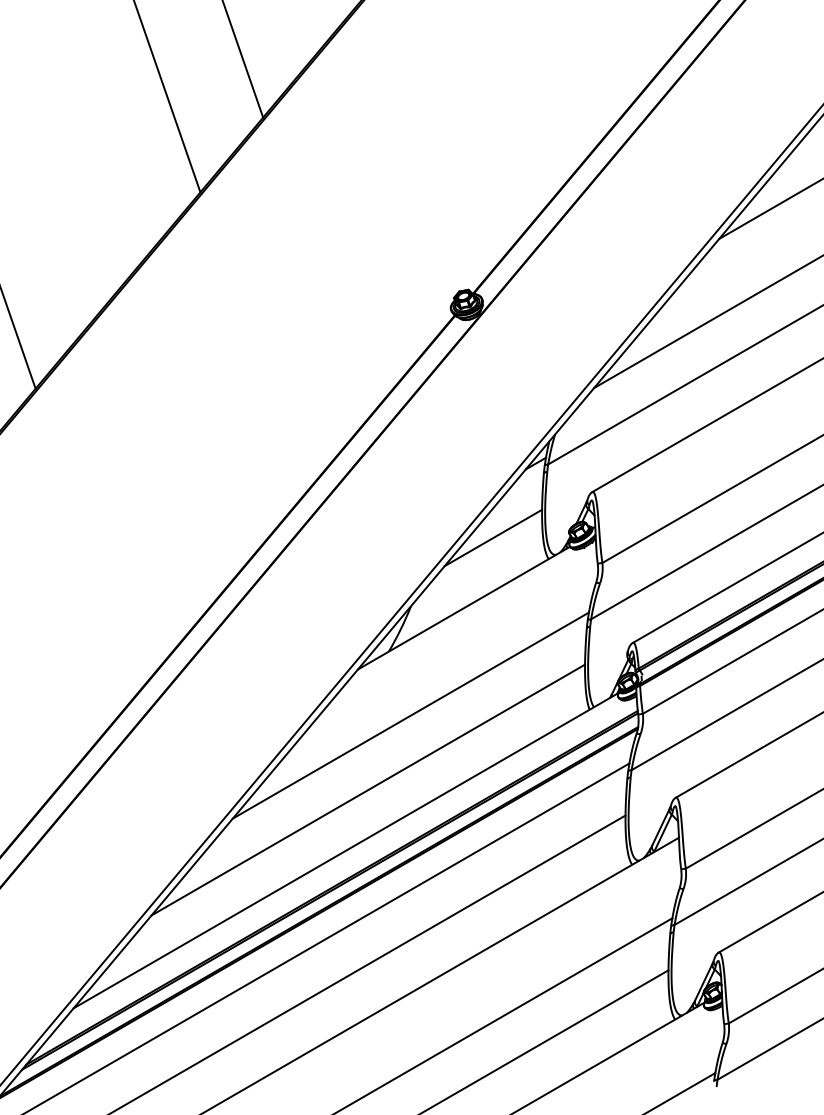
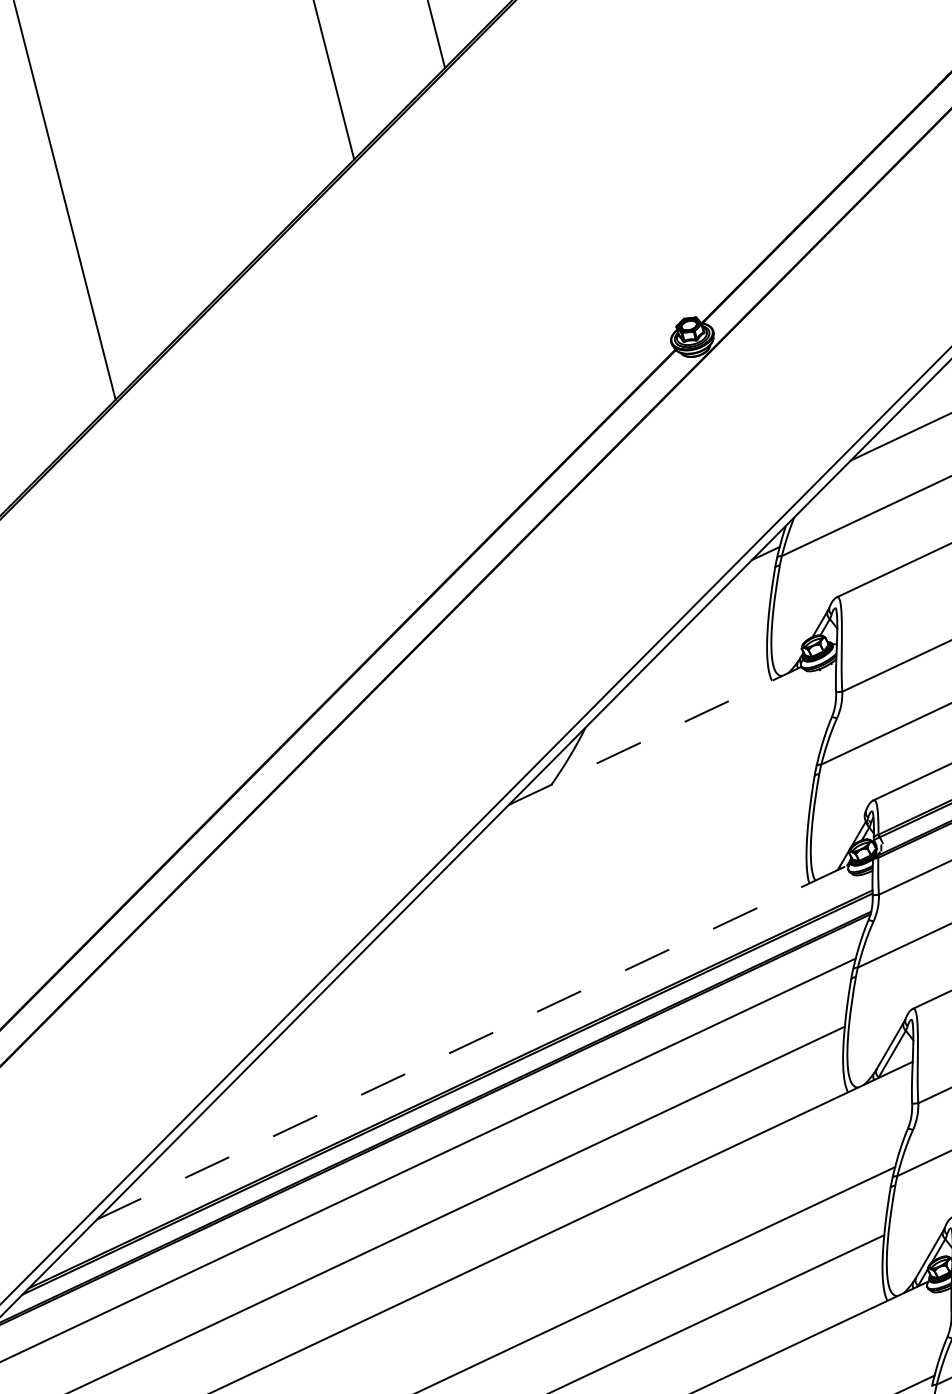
line: (493, 537) -> (701, 646), removed
line: (463, 608) -> (654, 736), solid -> dashed
line: (410, 715) -> (572, 871), removed
line: (368, 789) -> (509, 964), removed
line: (346, 850) -> (473, 1041), solid -> dashed

